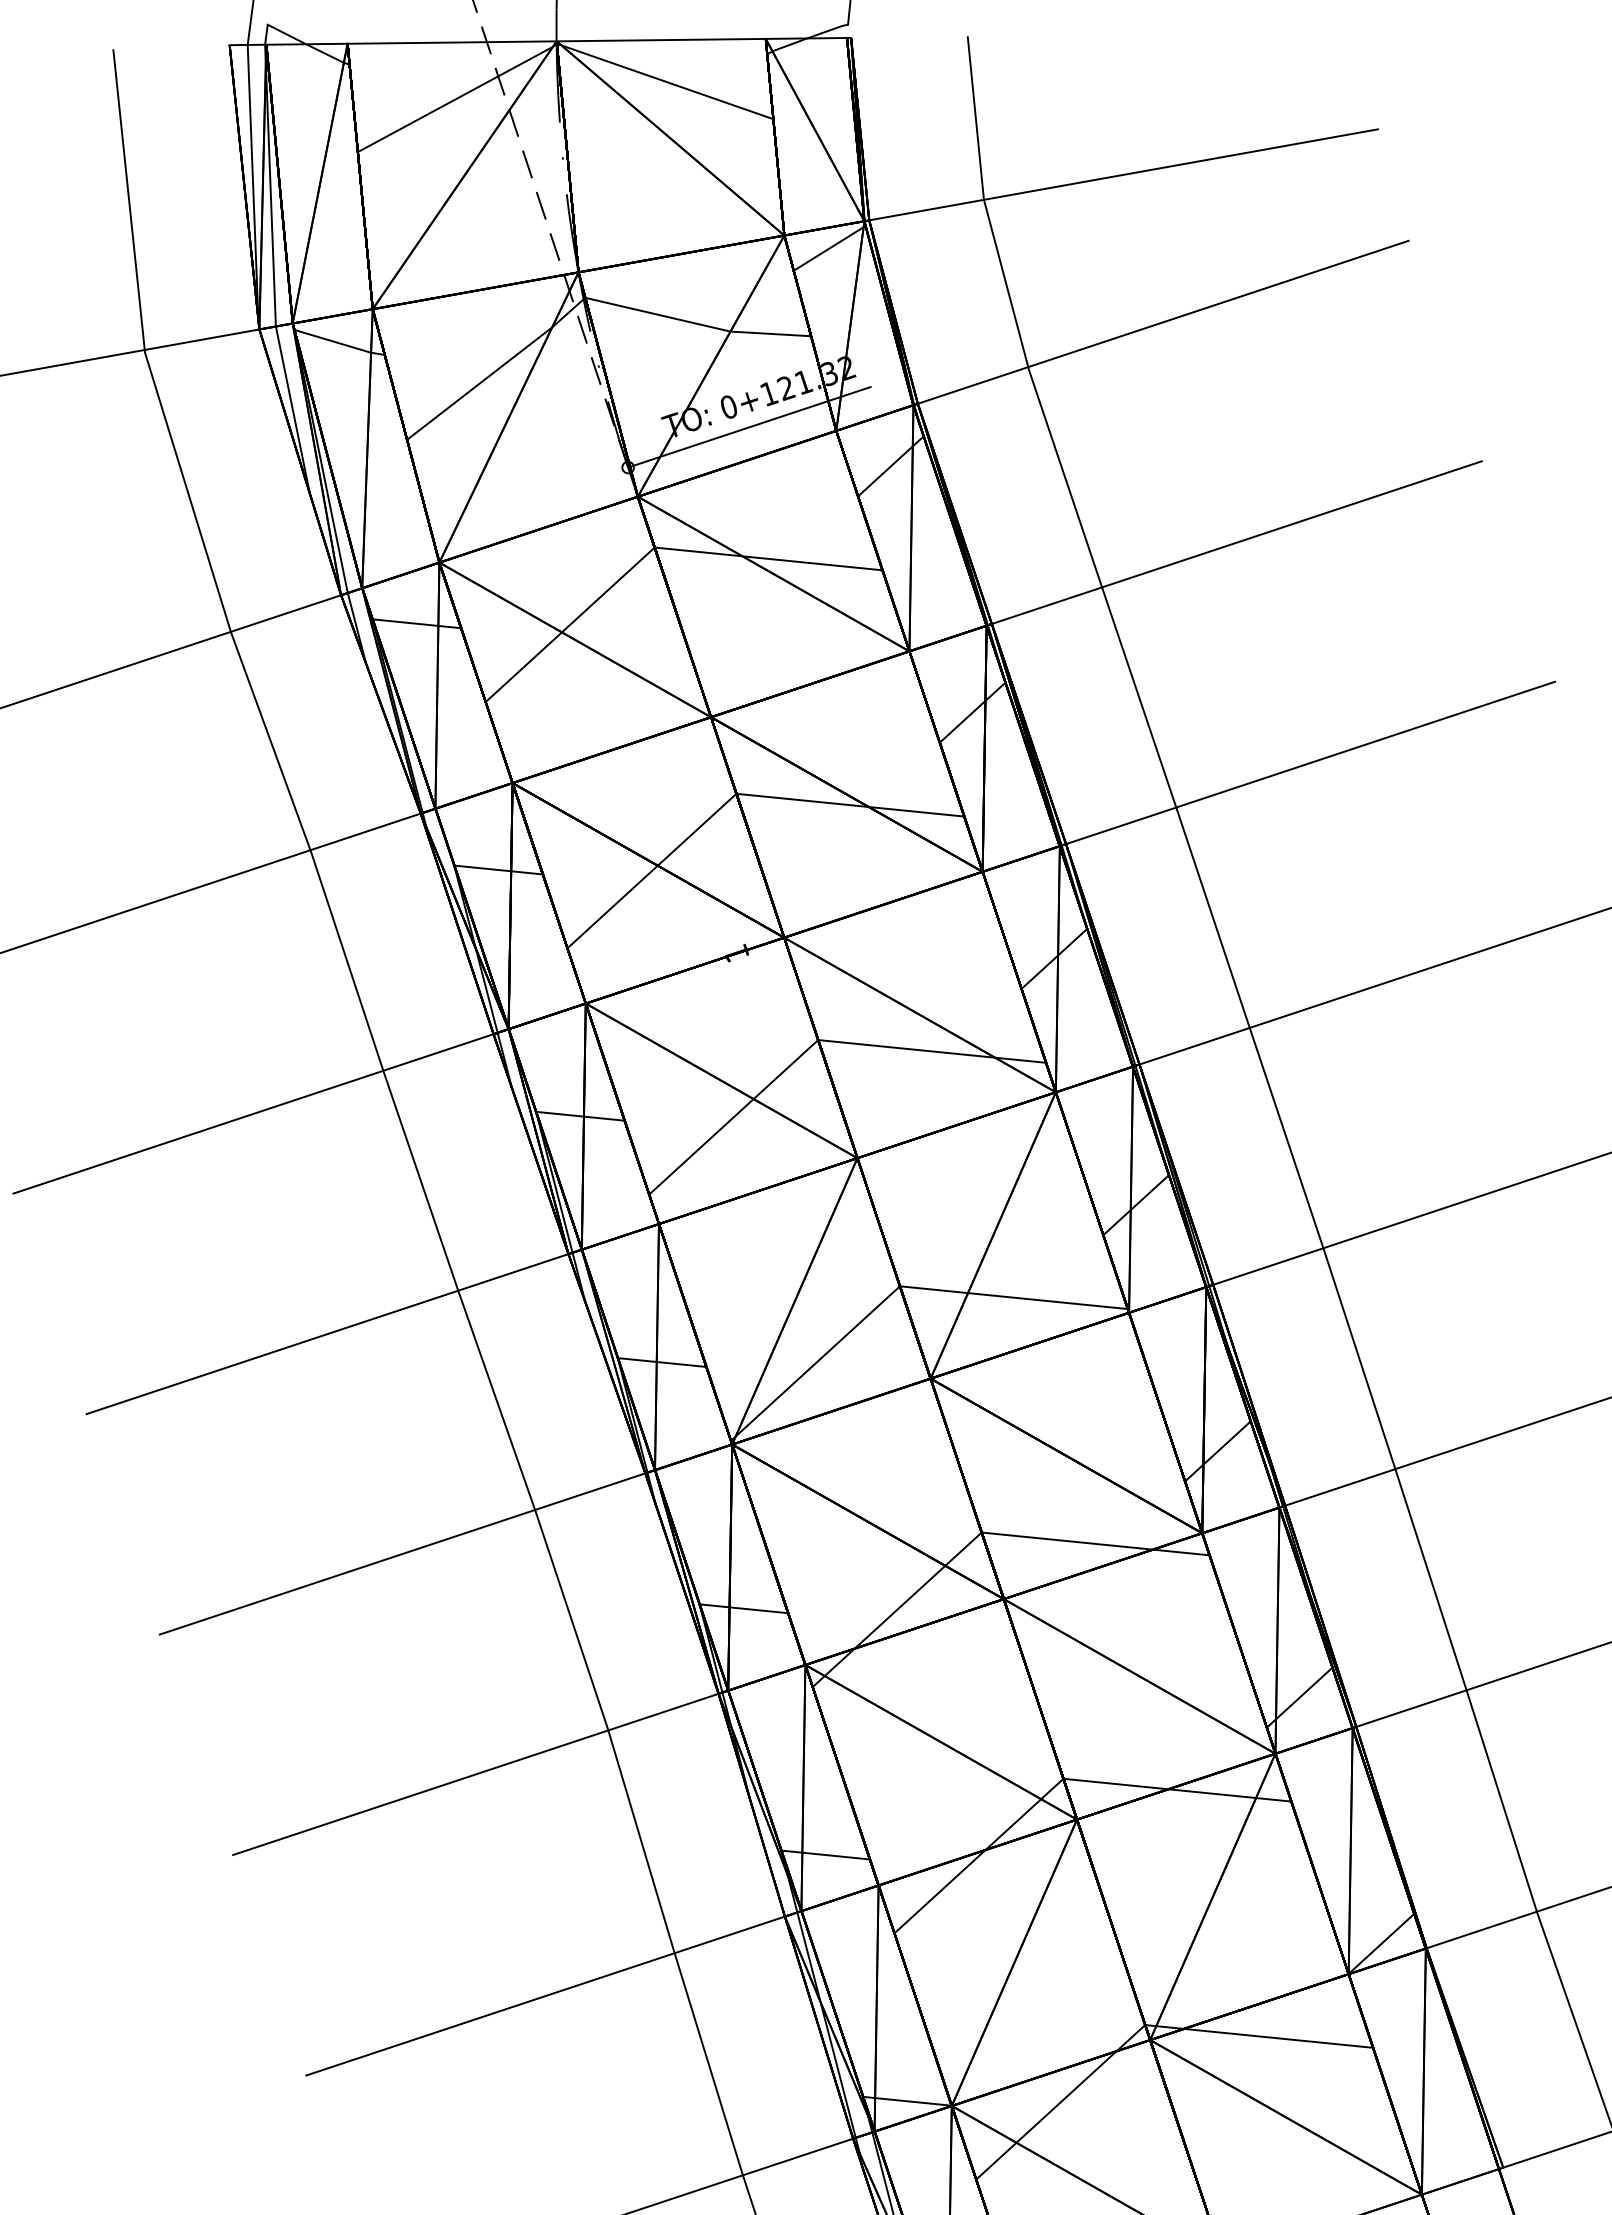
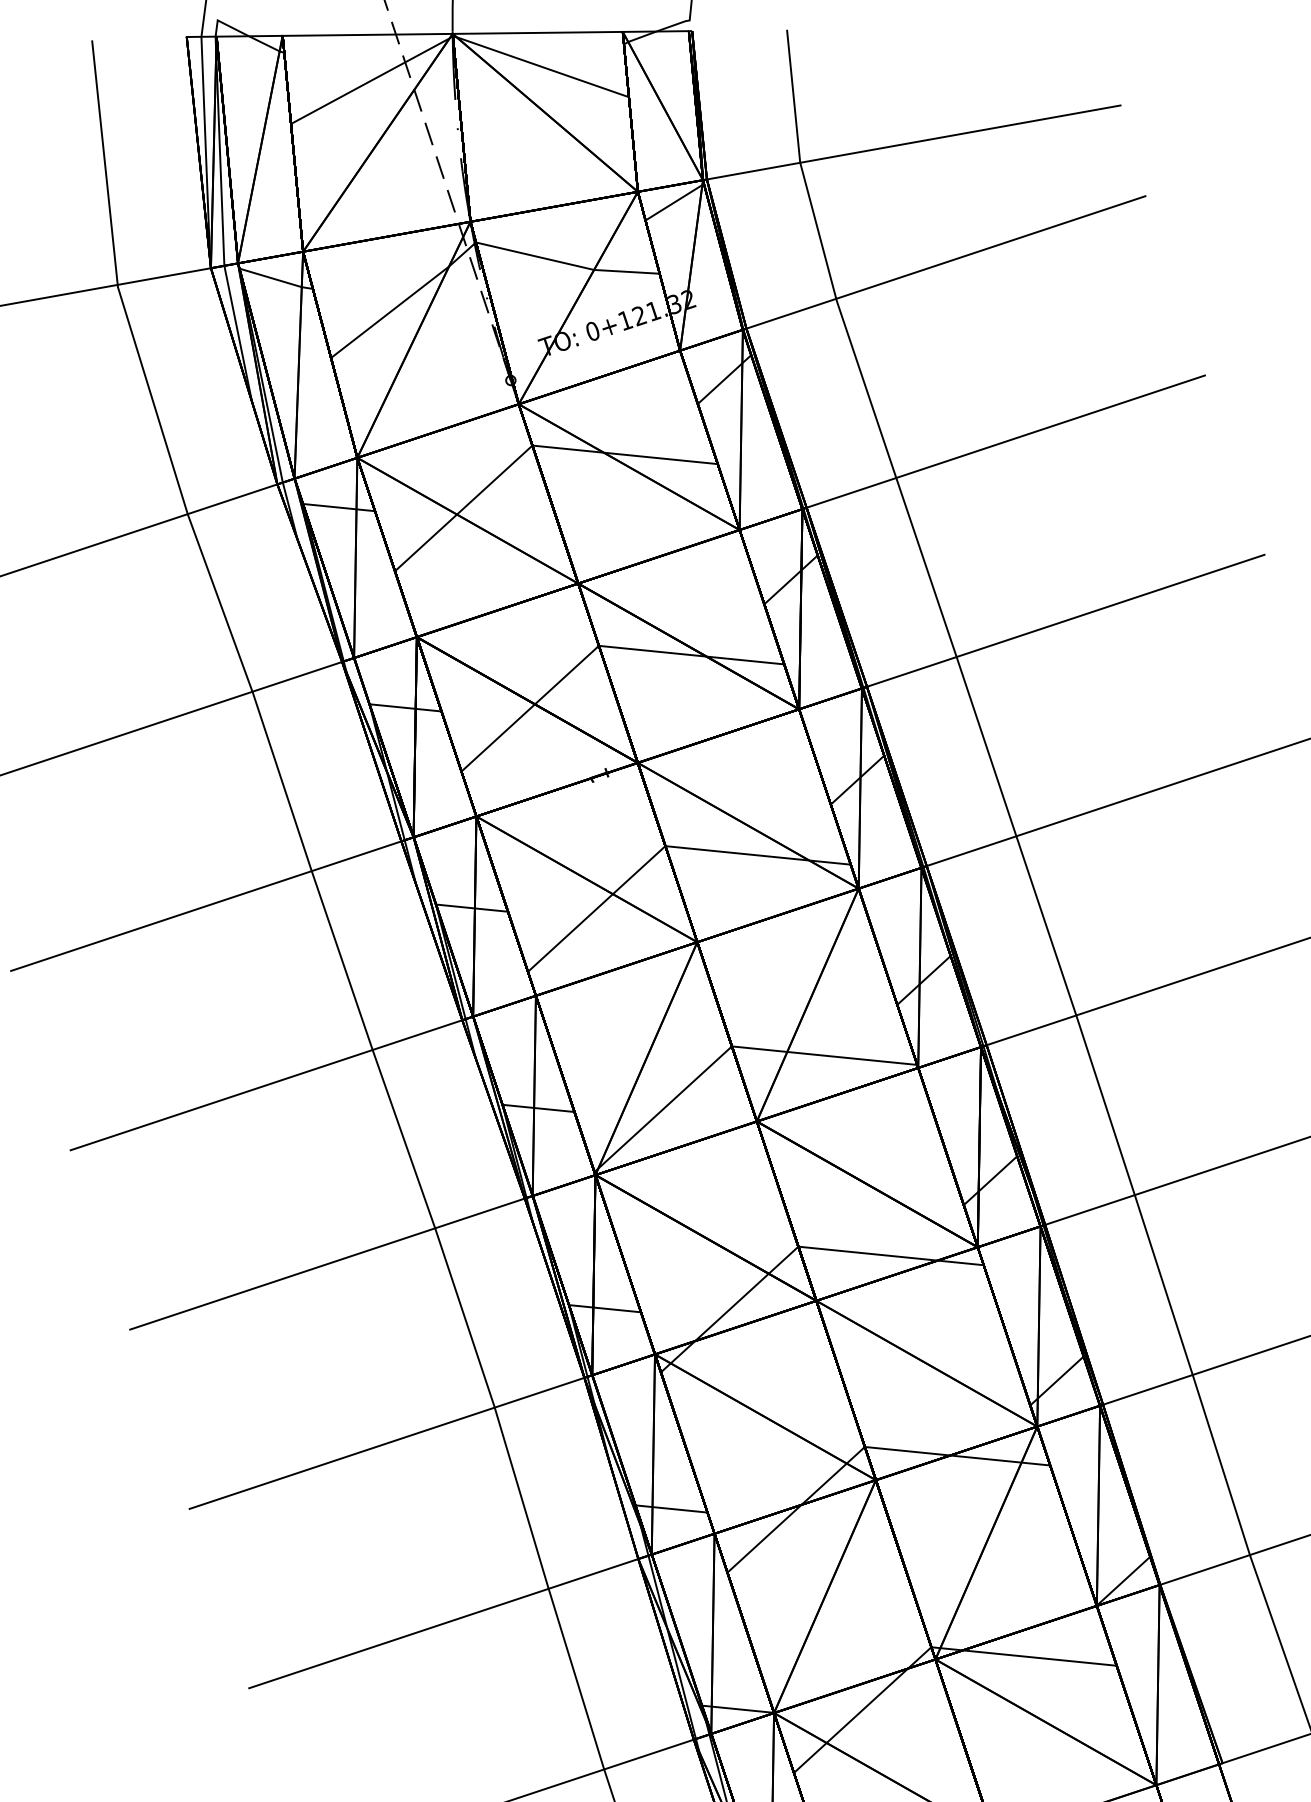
line: (749, 427) -> (609, 347), removed

